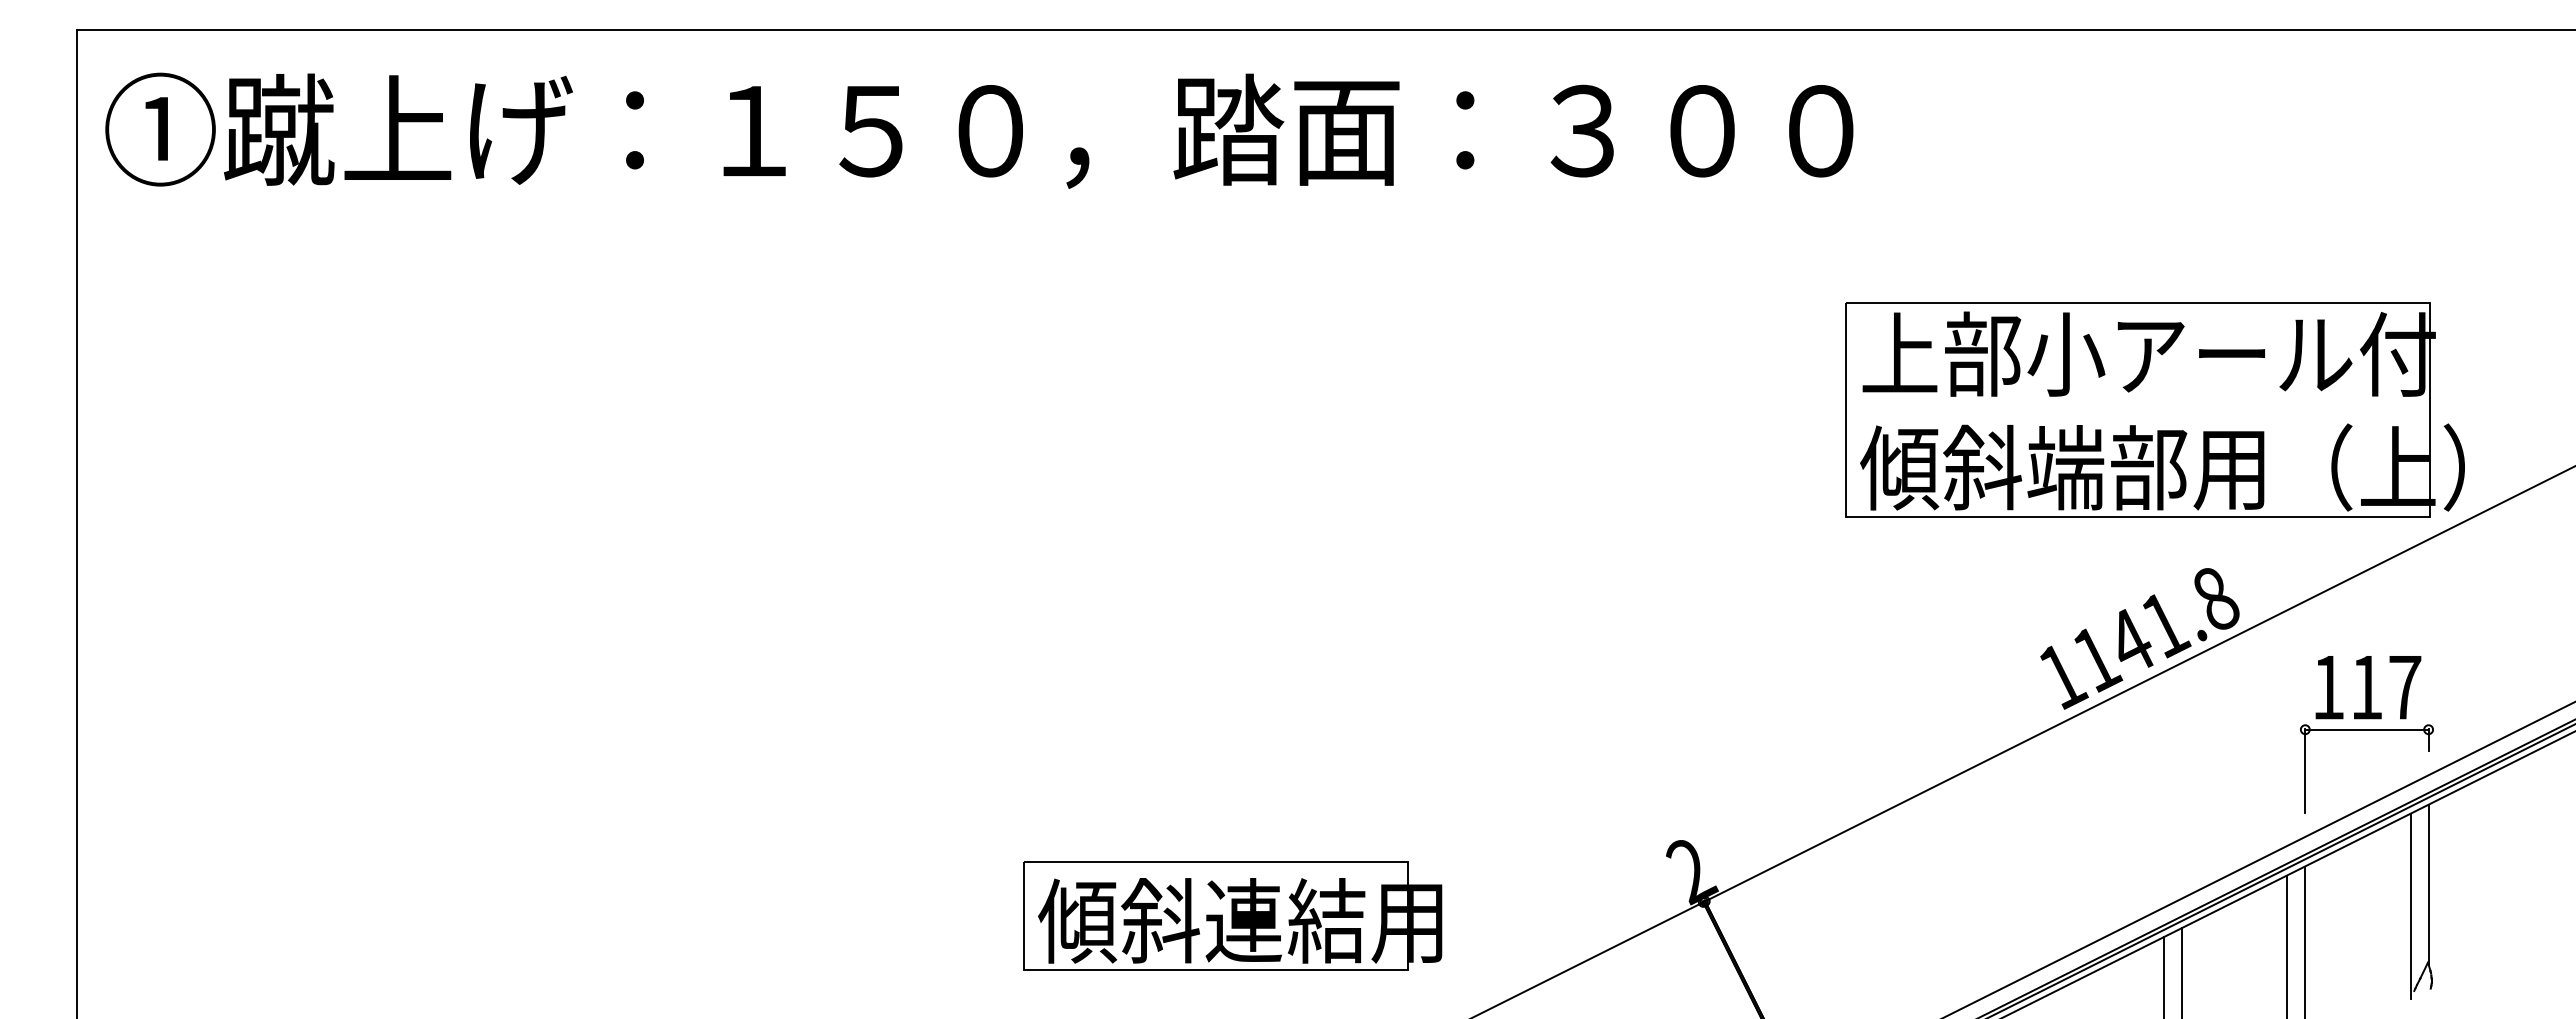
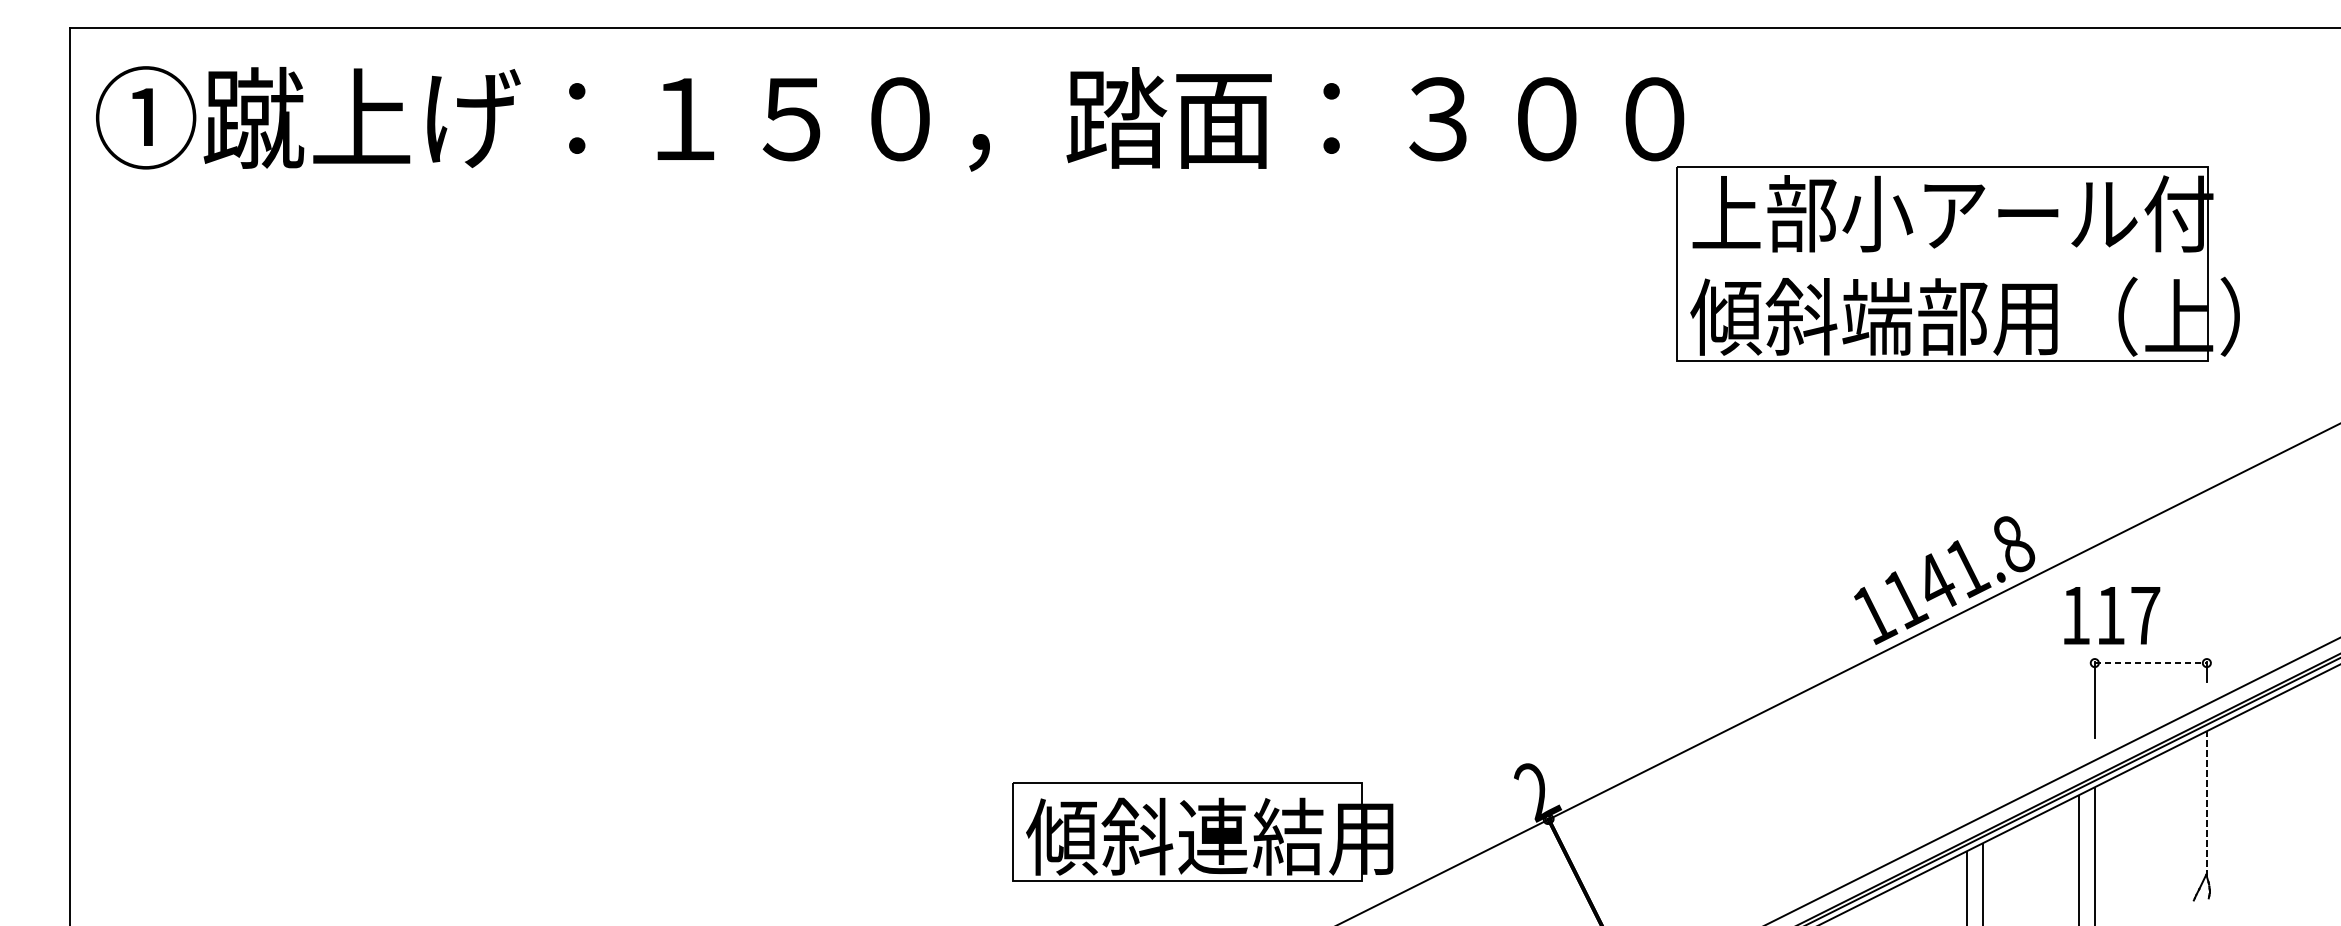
part: (2154, 409) -> (1957, 264), moved
text: (2368, 687) -> (2112, 615), moved
line: (2366, 729) -> (2150, 662), solid -> dashed
line: (2428, 884) -> (2206, 803), solid -> dashed
line: (2410, 906) -> (2190, 823), removed
part: (1232, 915) -> (1202, 831), moved

